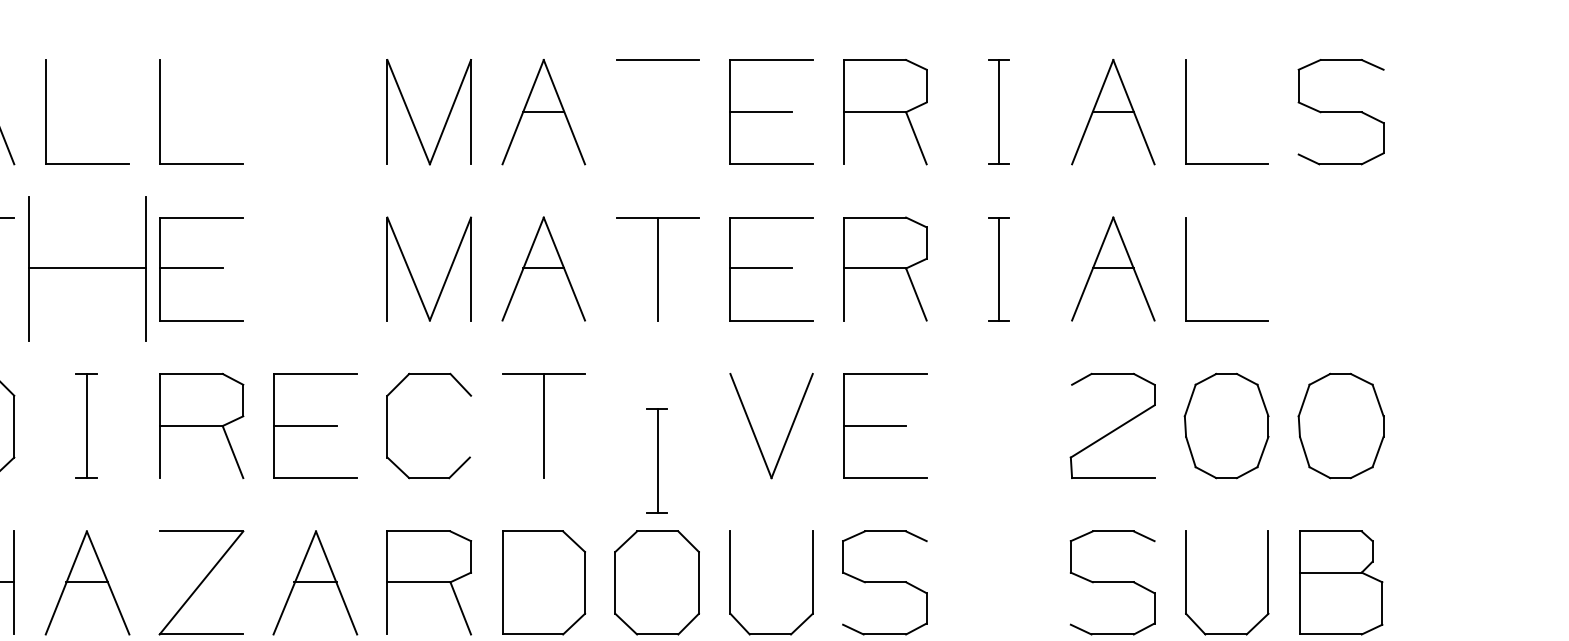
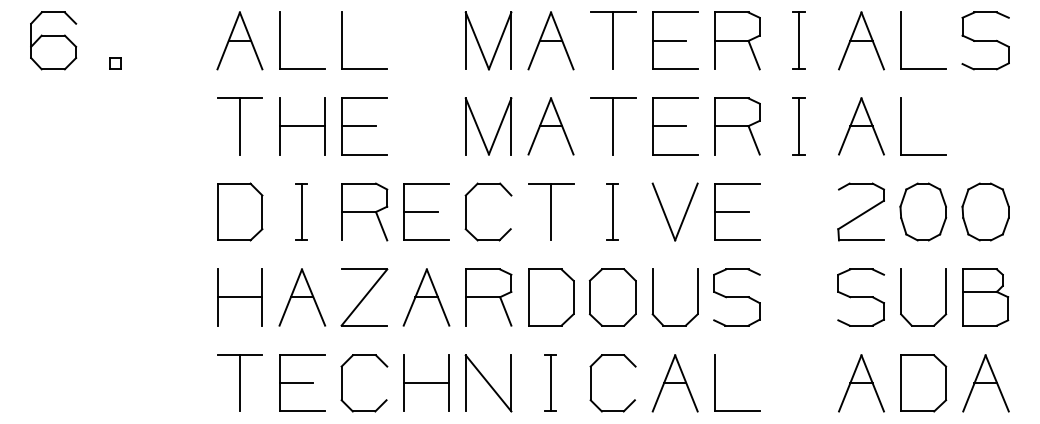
line: (658, 111) -> (613, 40), added
part: (87, 269) -> (302, 126), size x0.71
part: (656, 459) -> (612, 211), moved

